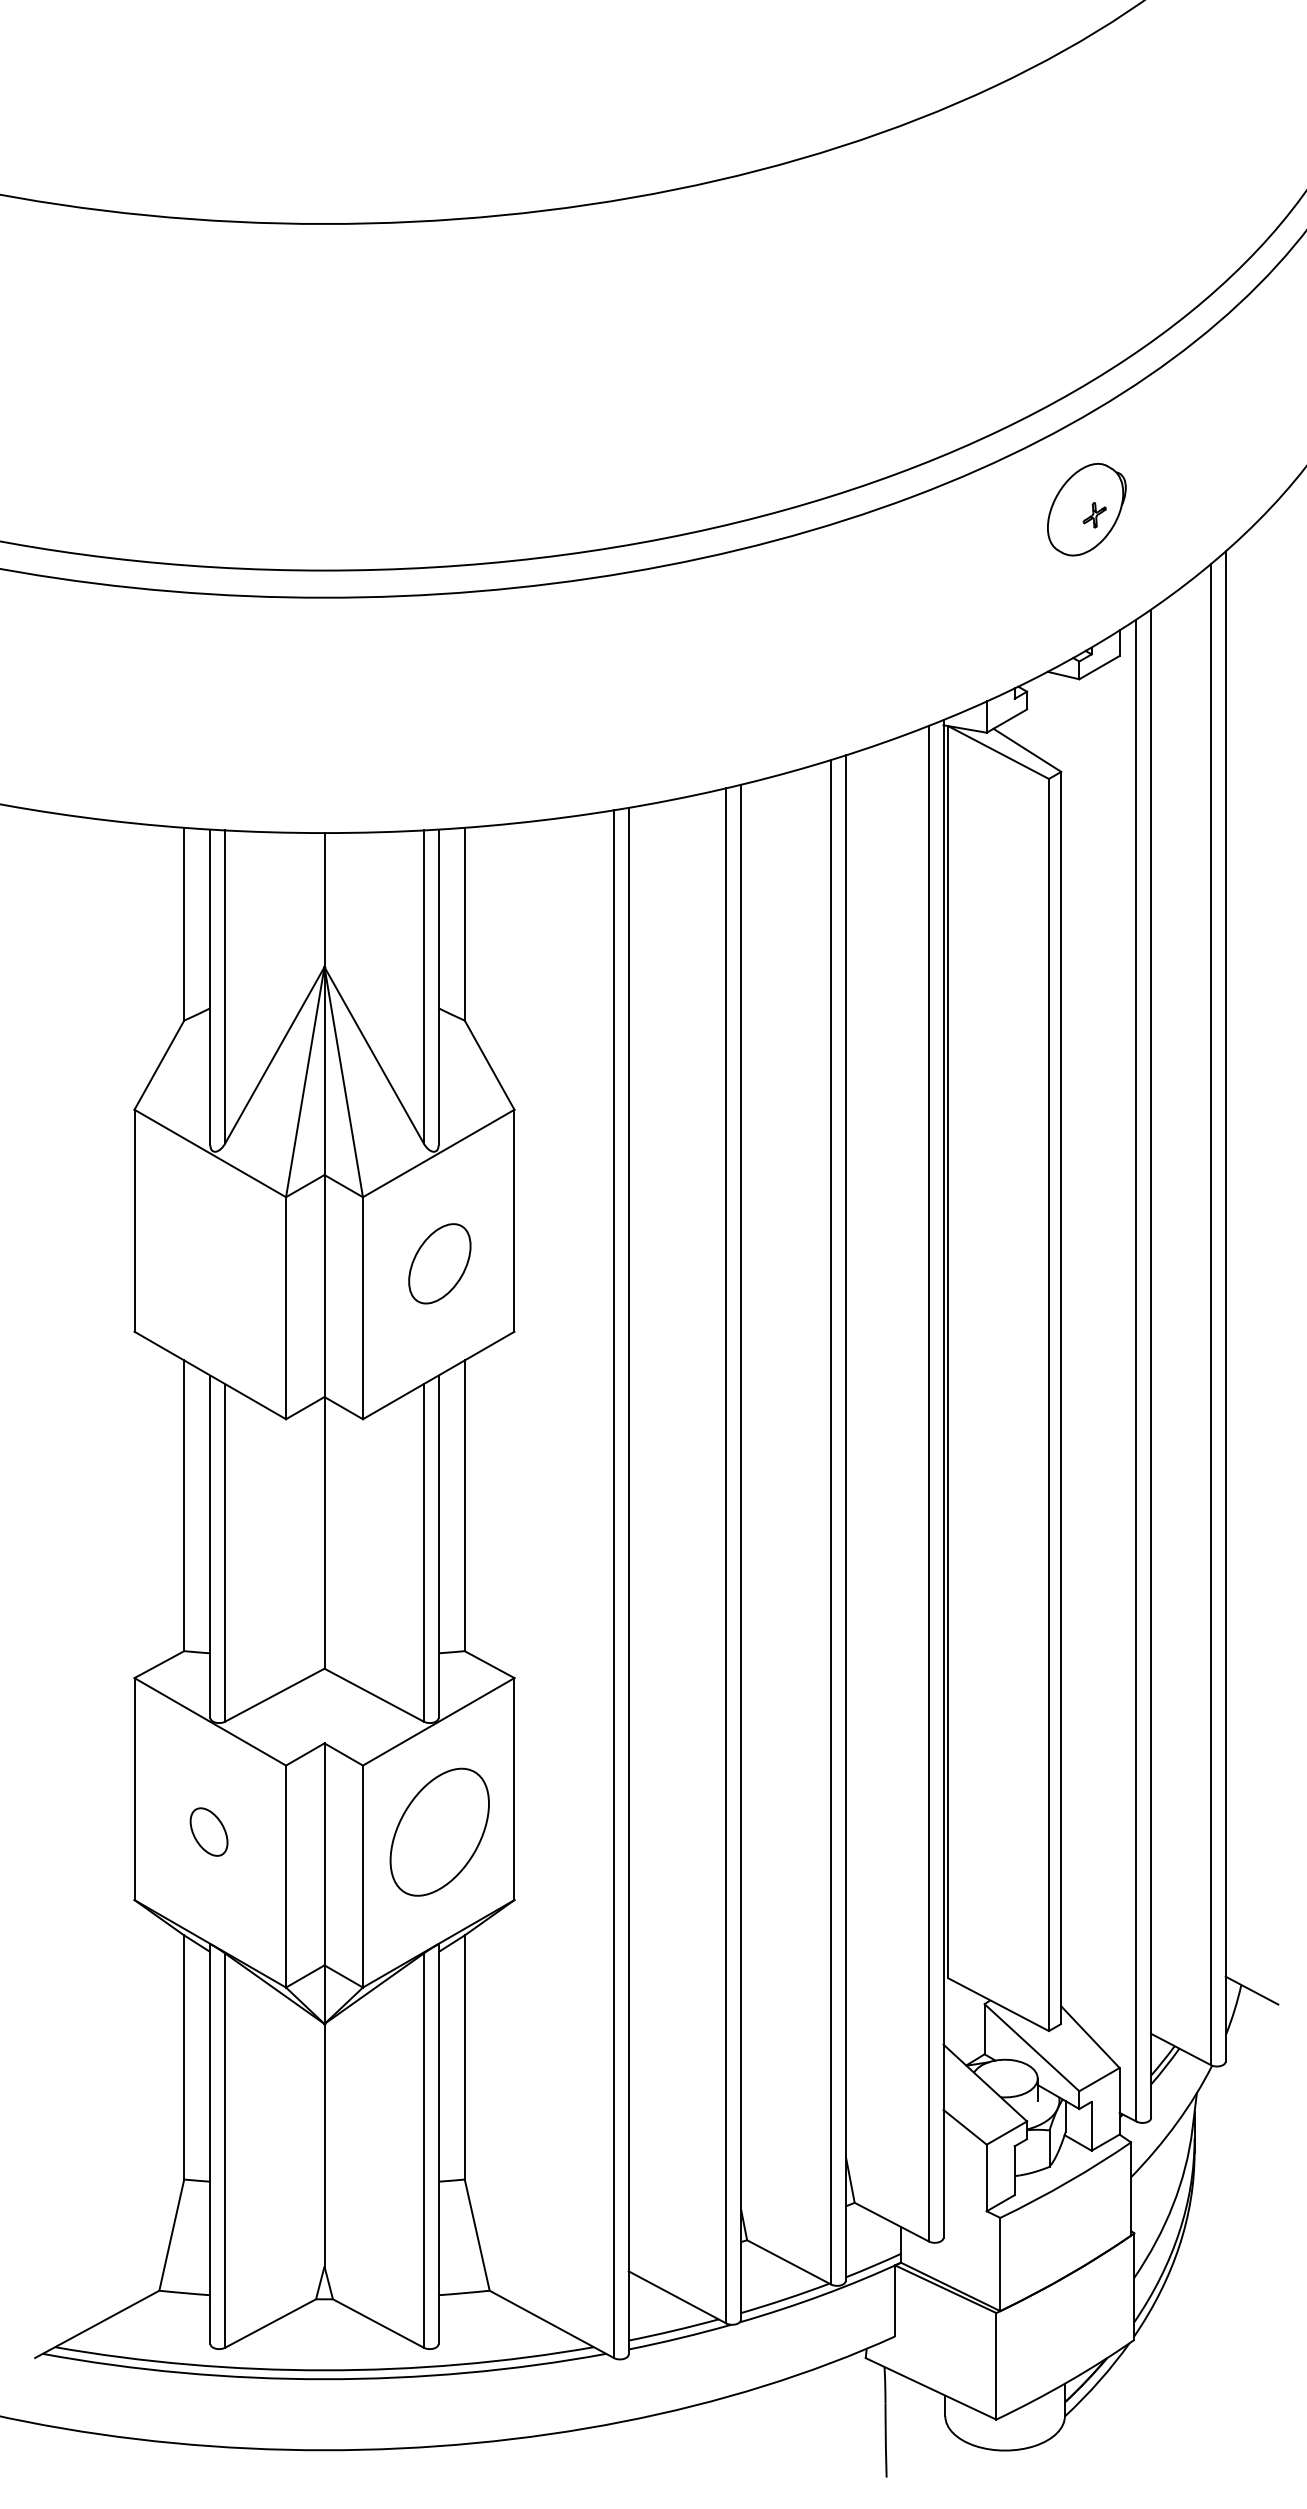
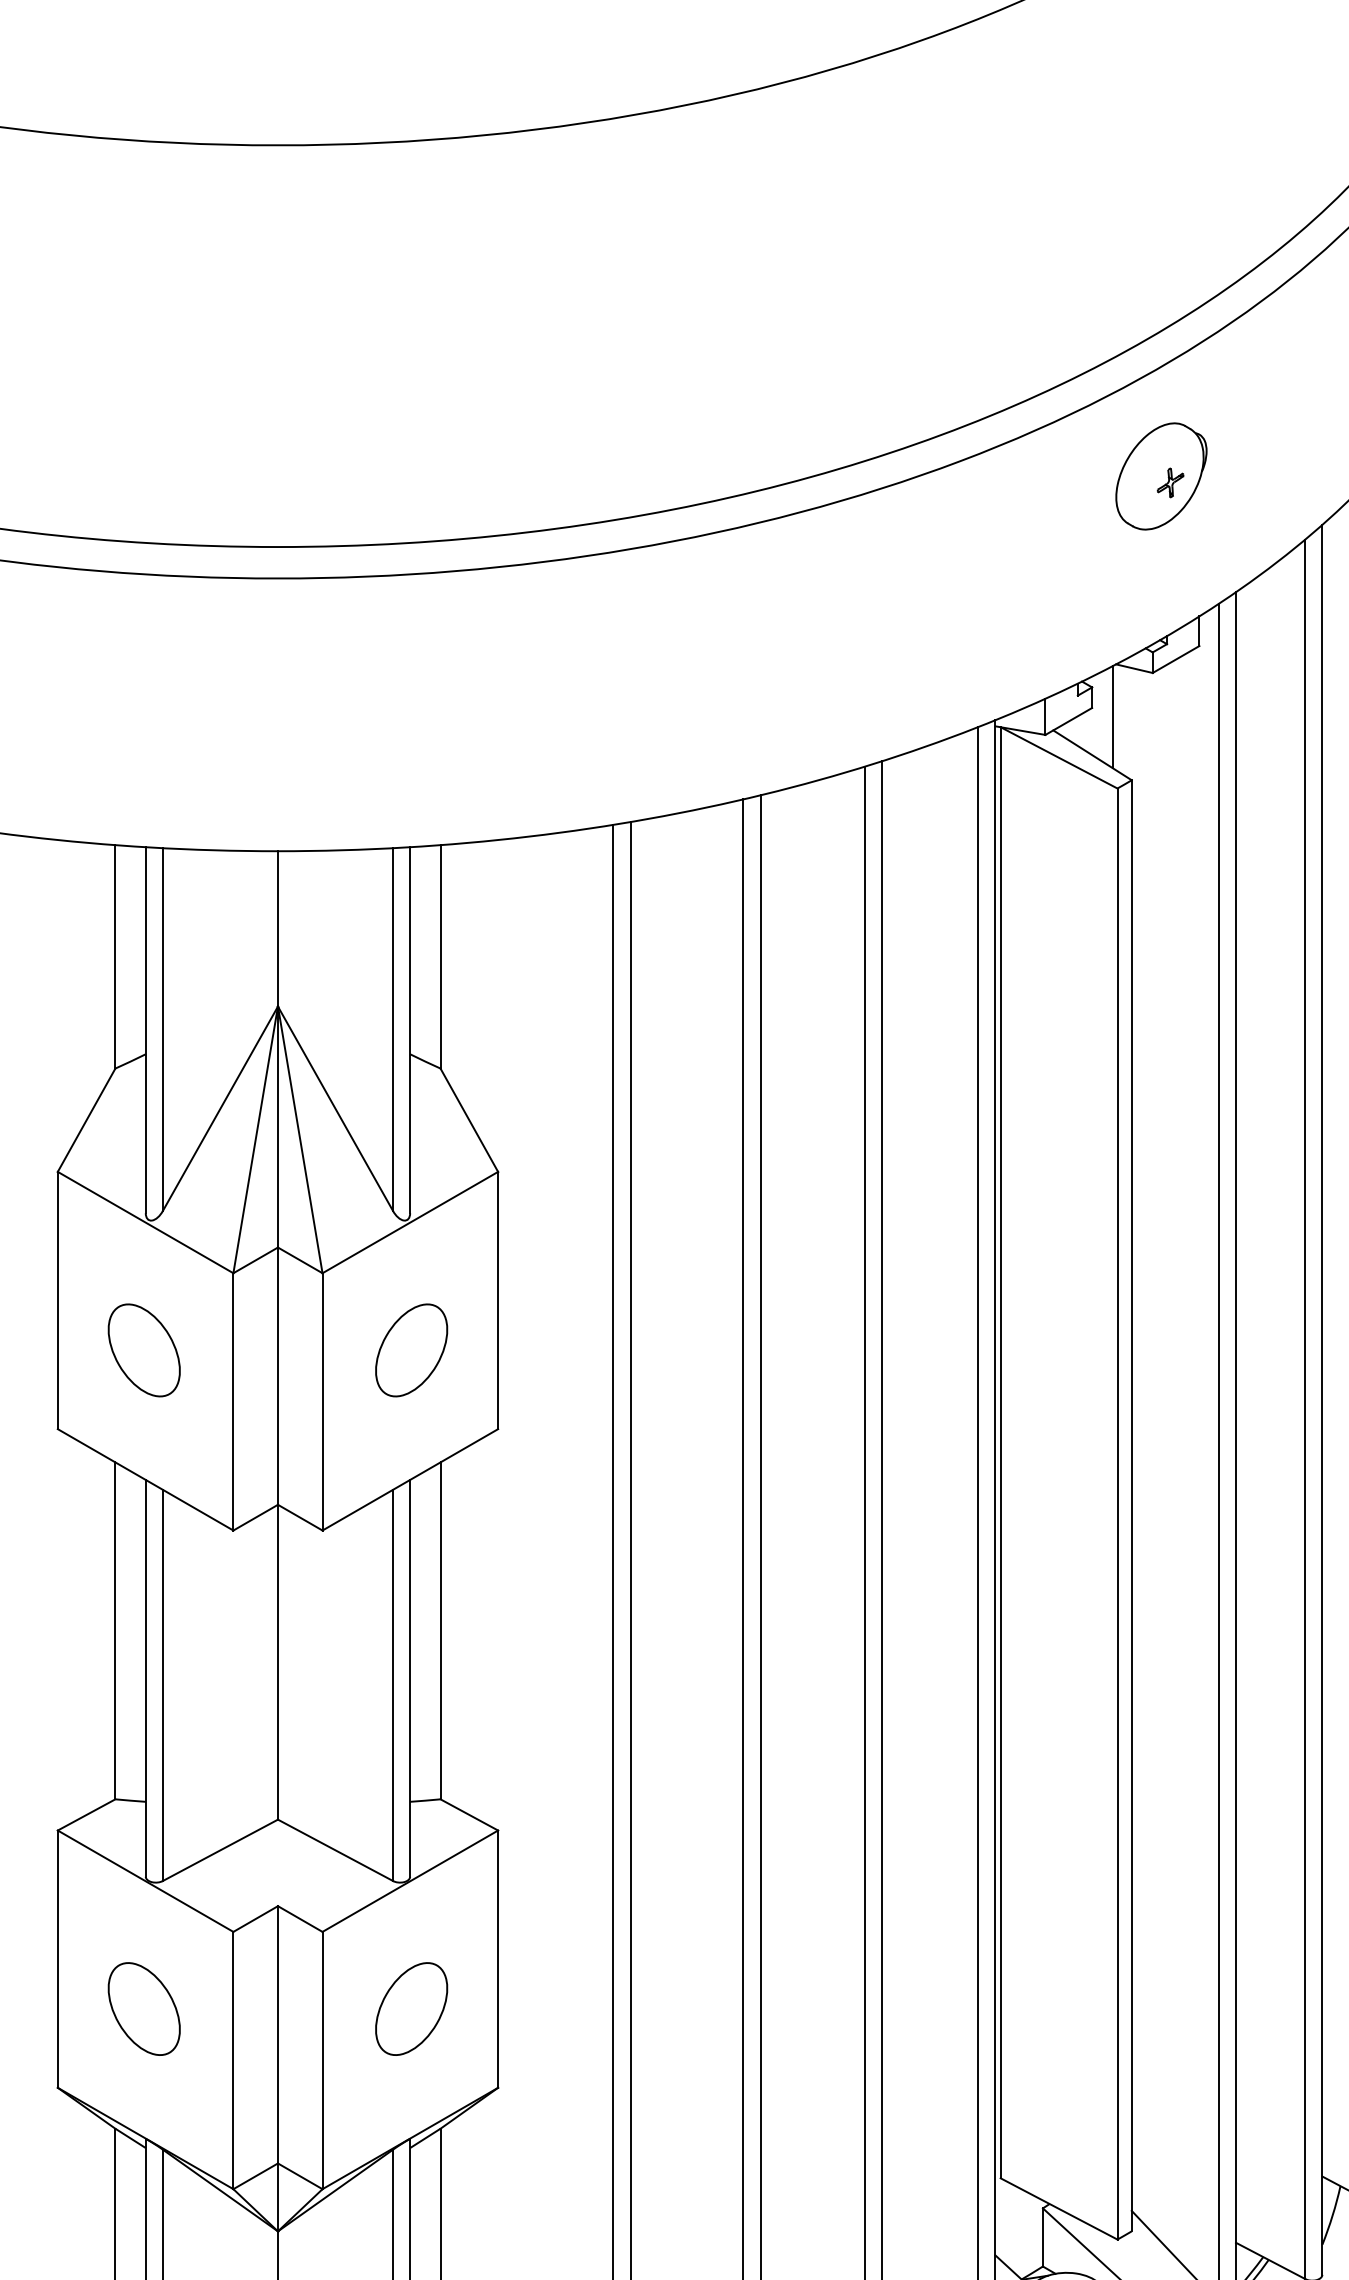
line: (1045, 717) -> (1113, 717), added
part: (208, 1263) -> (143, 1350), added
part: (208, 1831) -> (143, 2008), size x1.67
part: (439, 1831) -> (411, 2008), size x0.62

